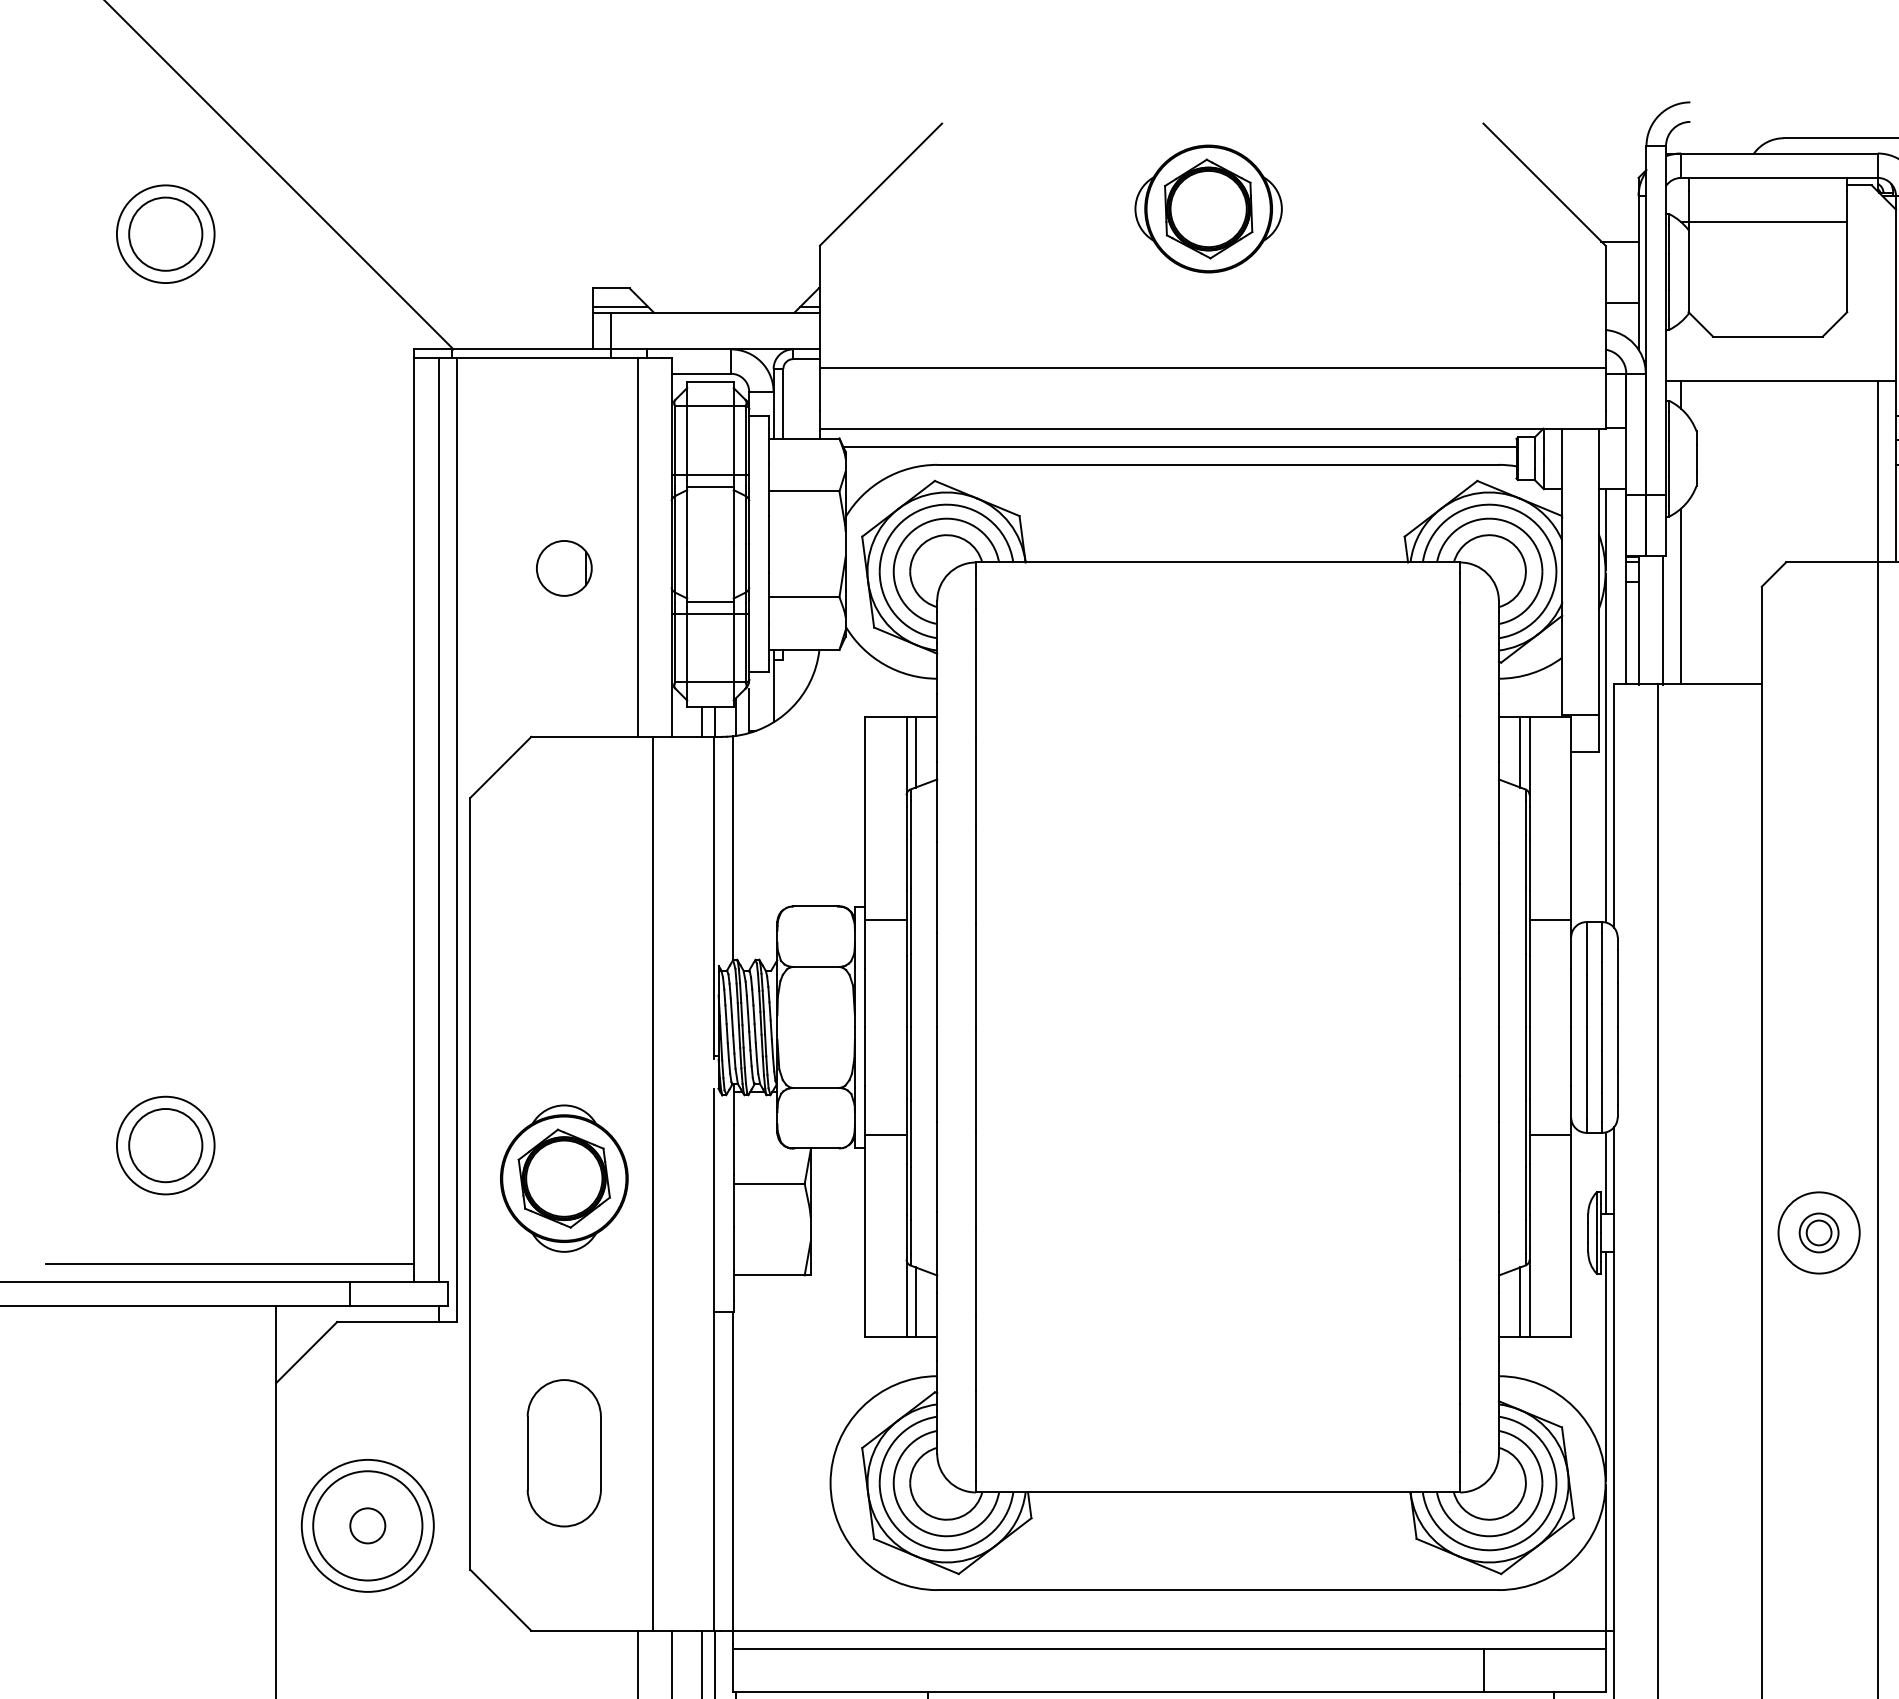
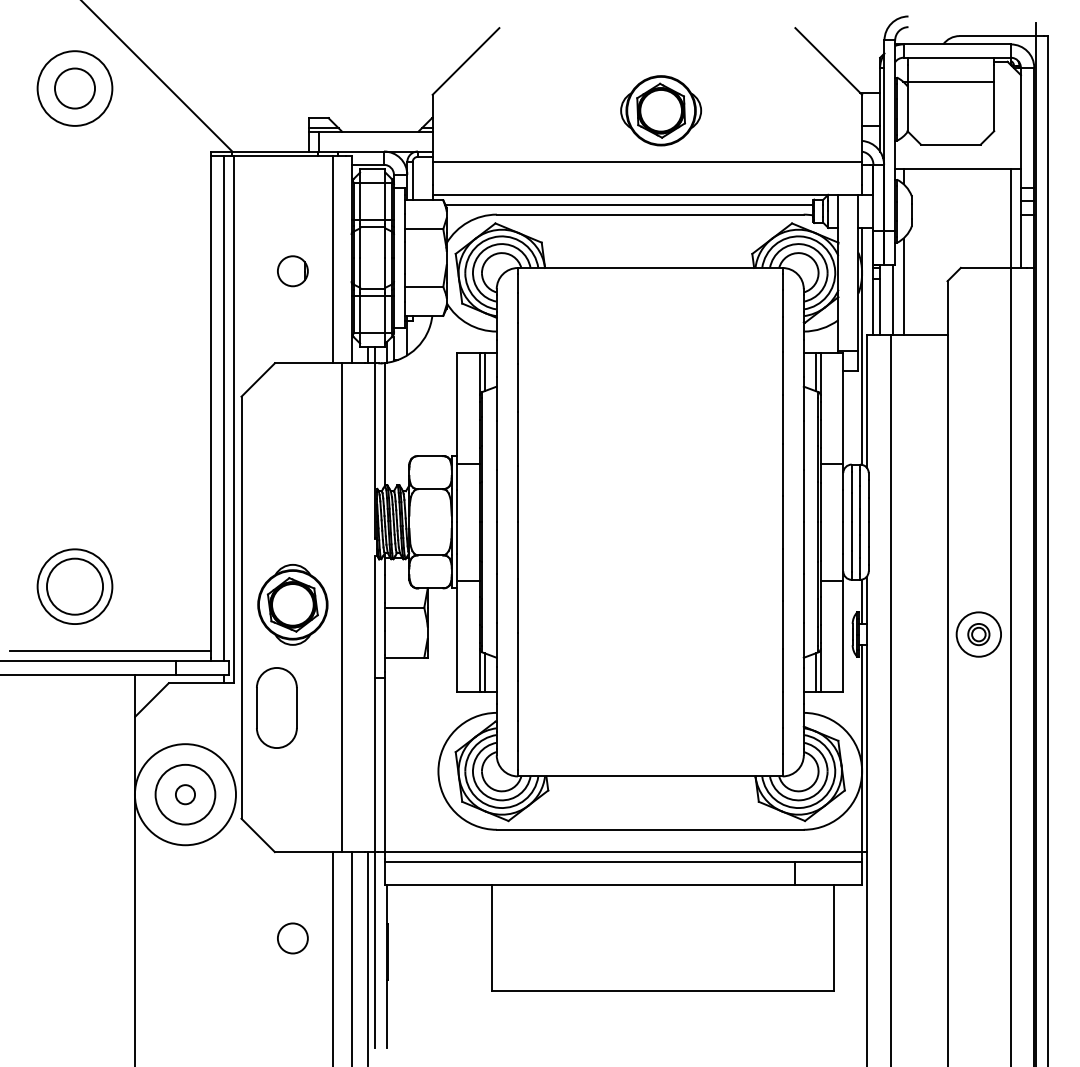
part: (1209, 208) -> (661, 110), moved
circle: (164, 234) -> (74, 88), size x1.4
part: (164, 1145) -> (74, 586), size x1.4
part: (563, 1452) -> (276, 707), moved
circle: (367, 1525) -> (185, 794), size x1.4

